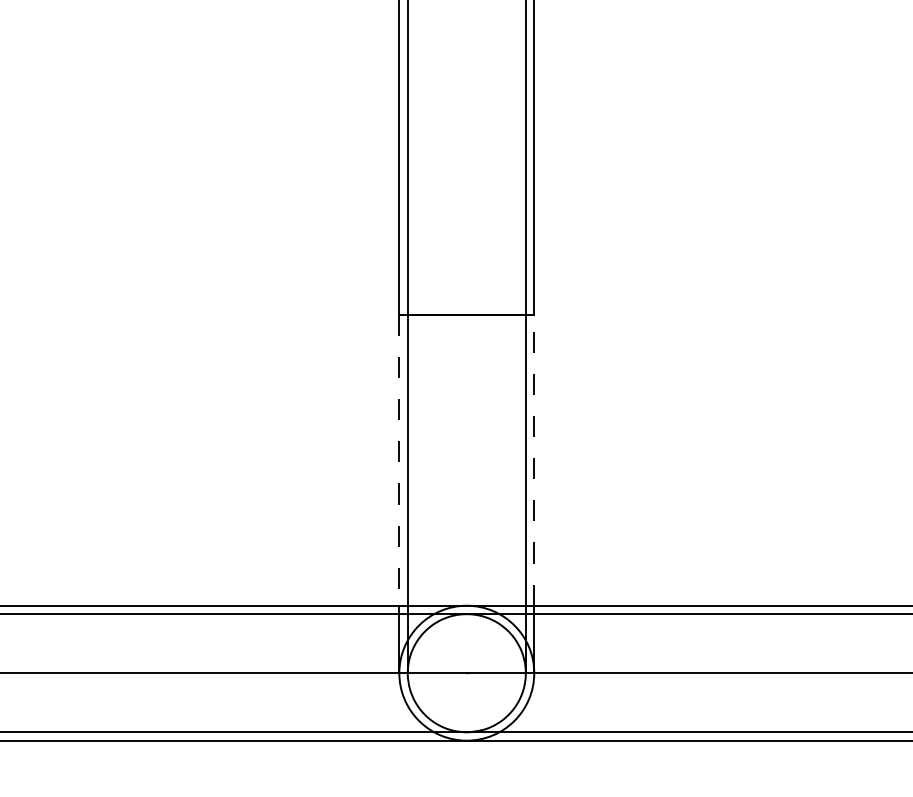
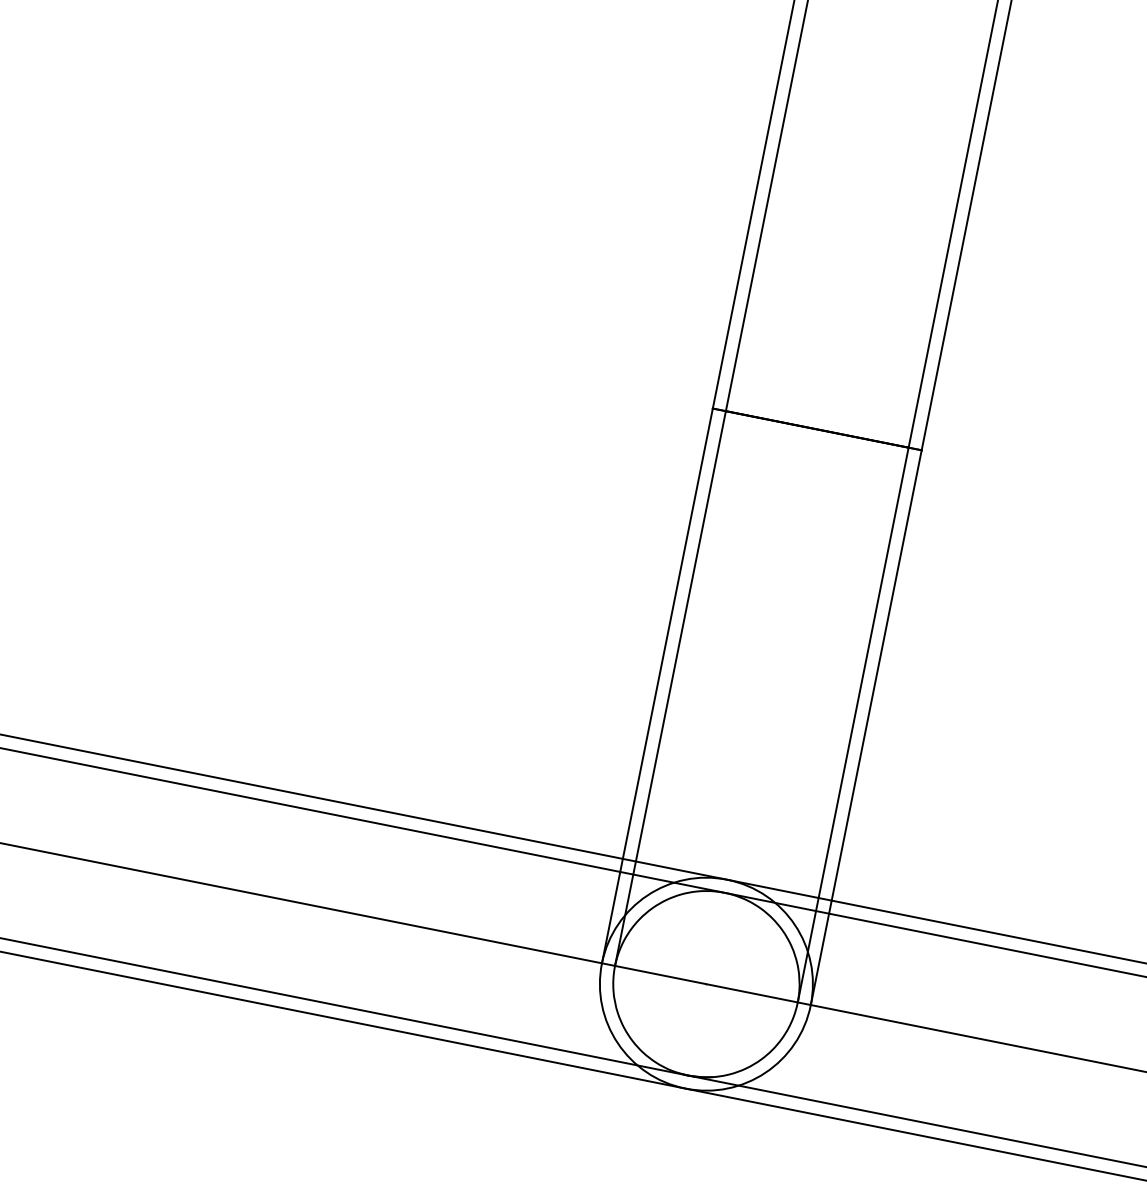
line: (534, 459) -> (877, 674), dashed -> solid
line: (399, 460) -> (668, 634), dashed -> solid

